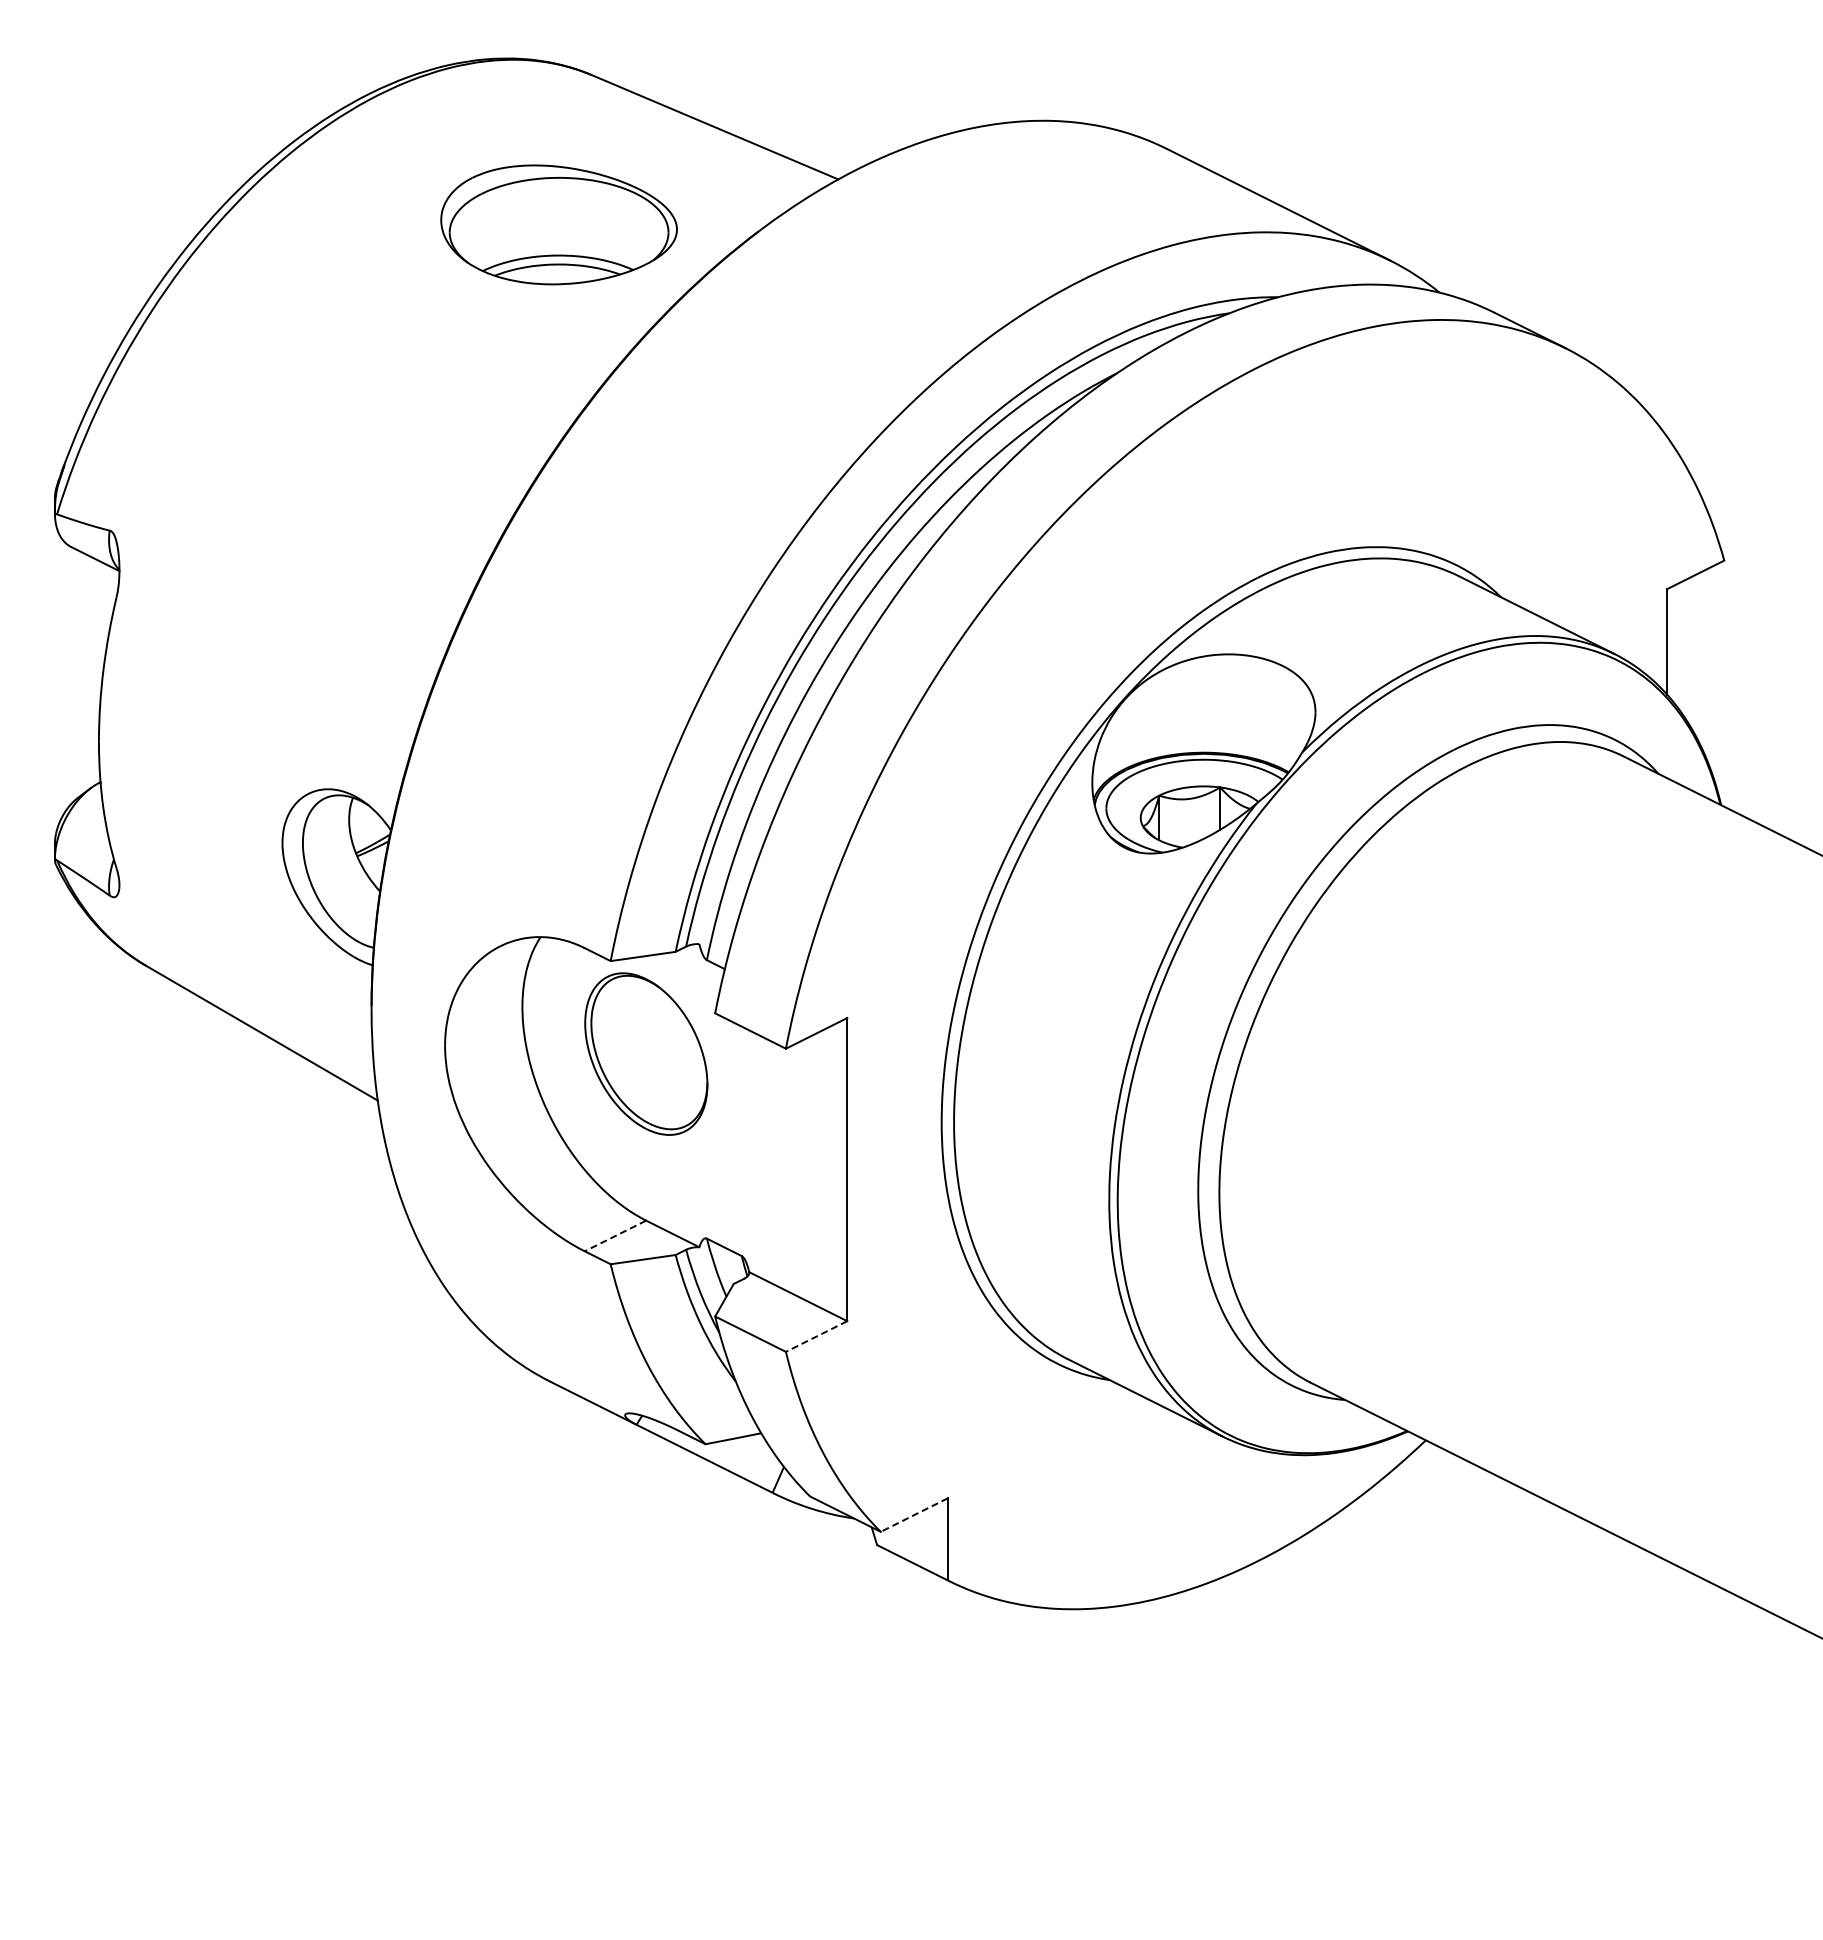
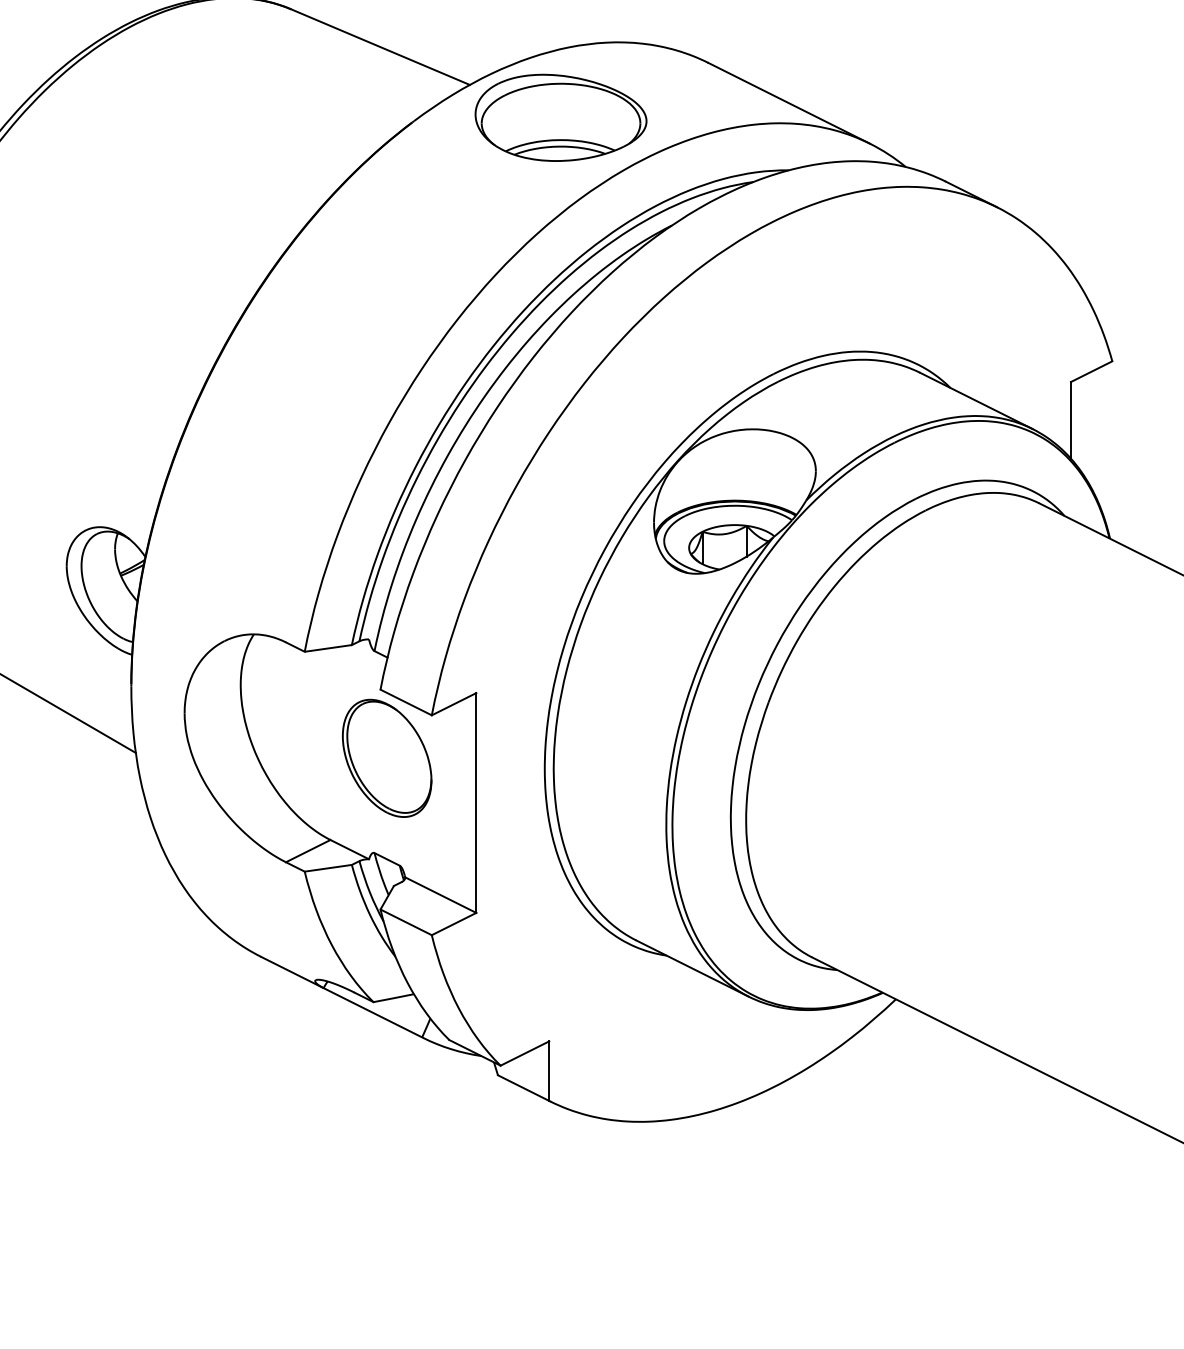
part: (558, 224) -> (560, 117), moved
part: (646, 1053) -> (387, 757), moved
line: (615, 1236) -> (308, 851), dashed -> solid
line: (816, 1336) -> (454, 924), dashed -> solid
line: (914, 1515) -> (525, 1053), dashed -> solid

